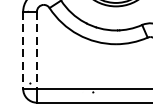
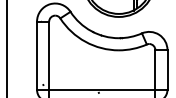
line: (23, 51) -> (37, 56), dashed -> solid
line: (37, 51) -> (49, 56), dashed -> solid

